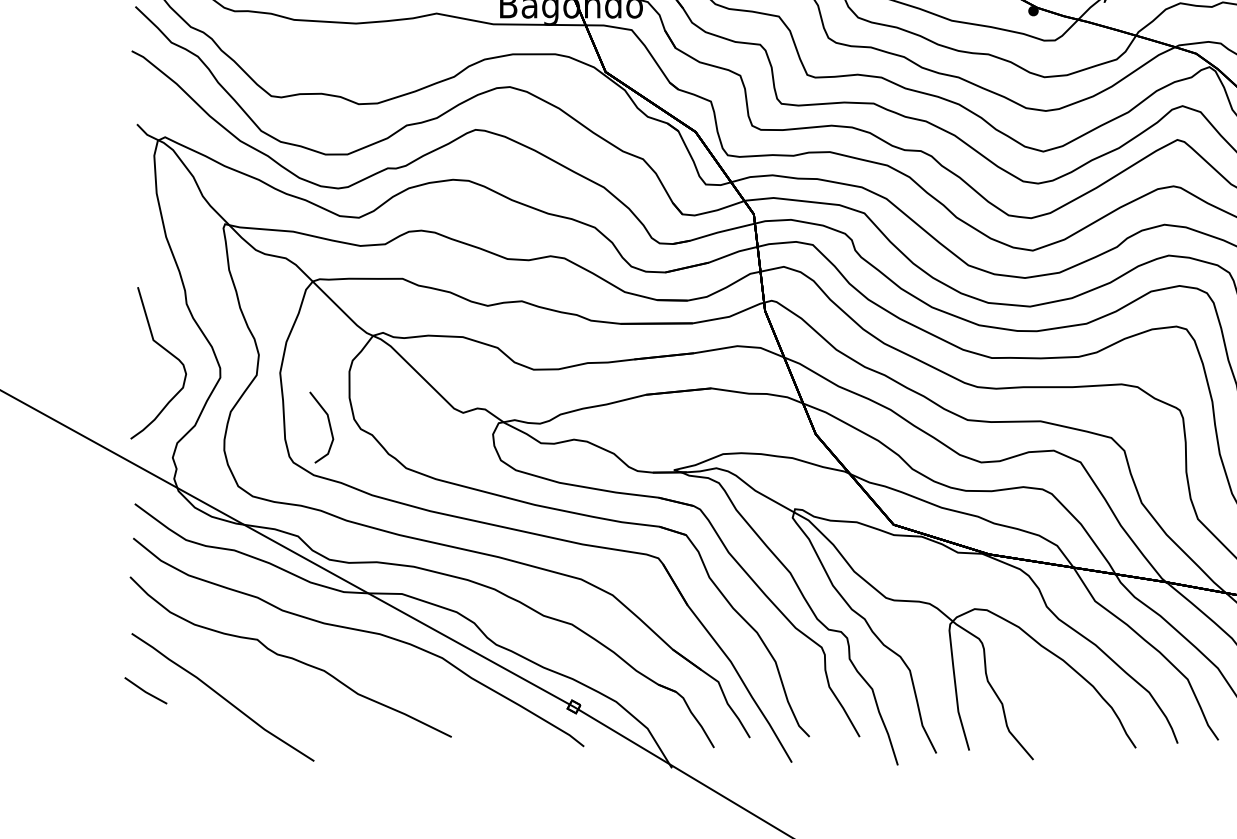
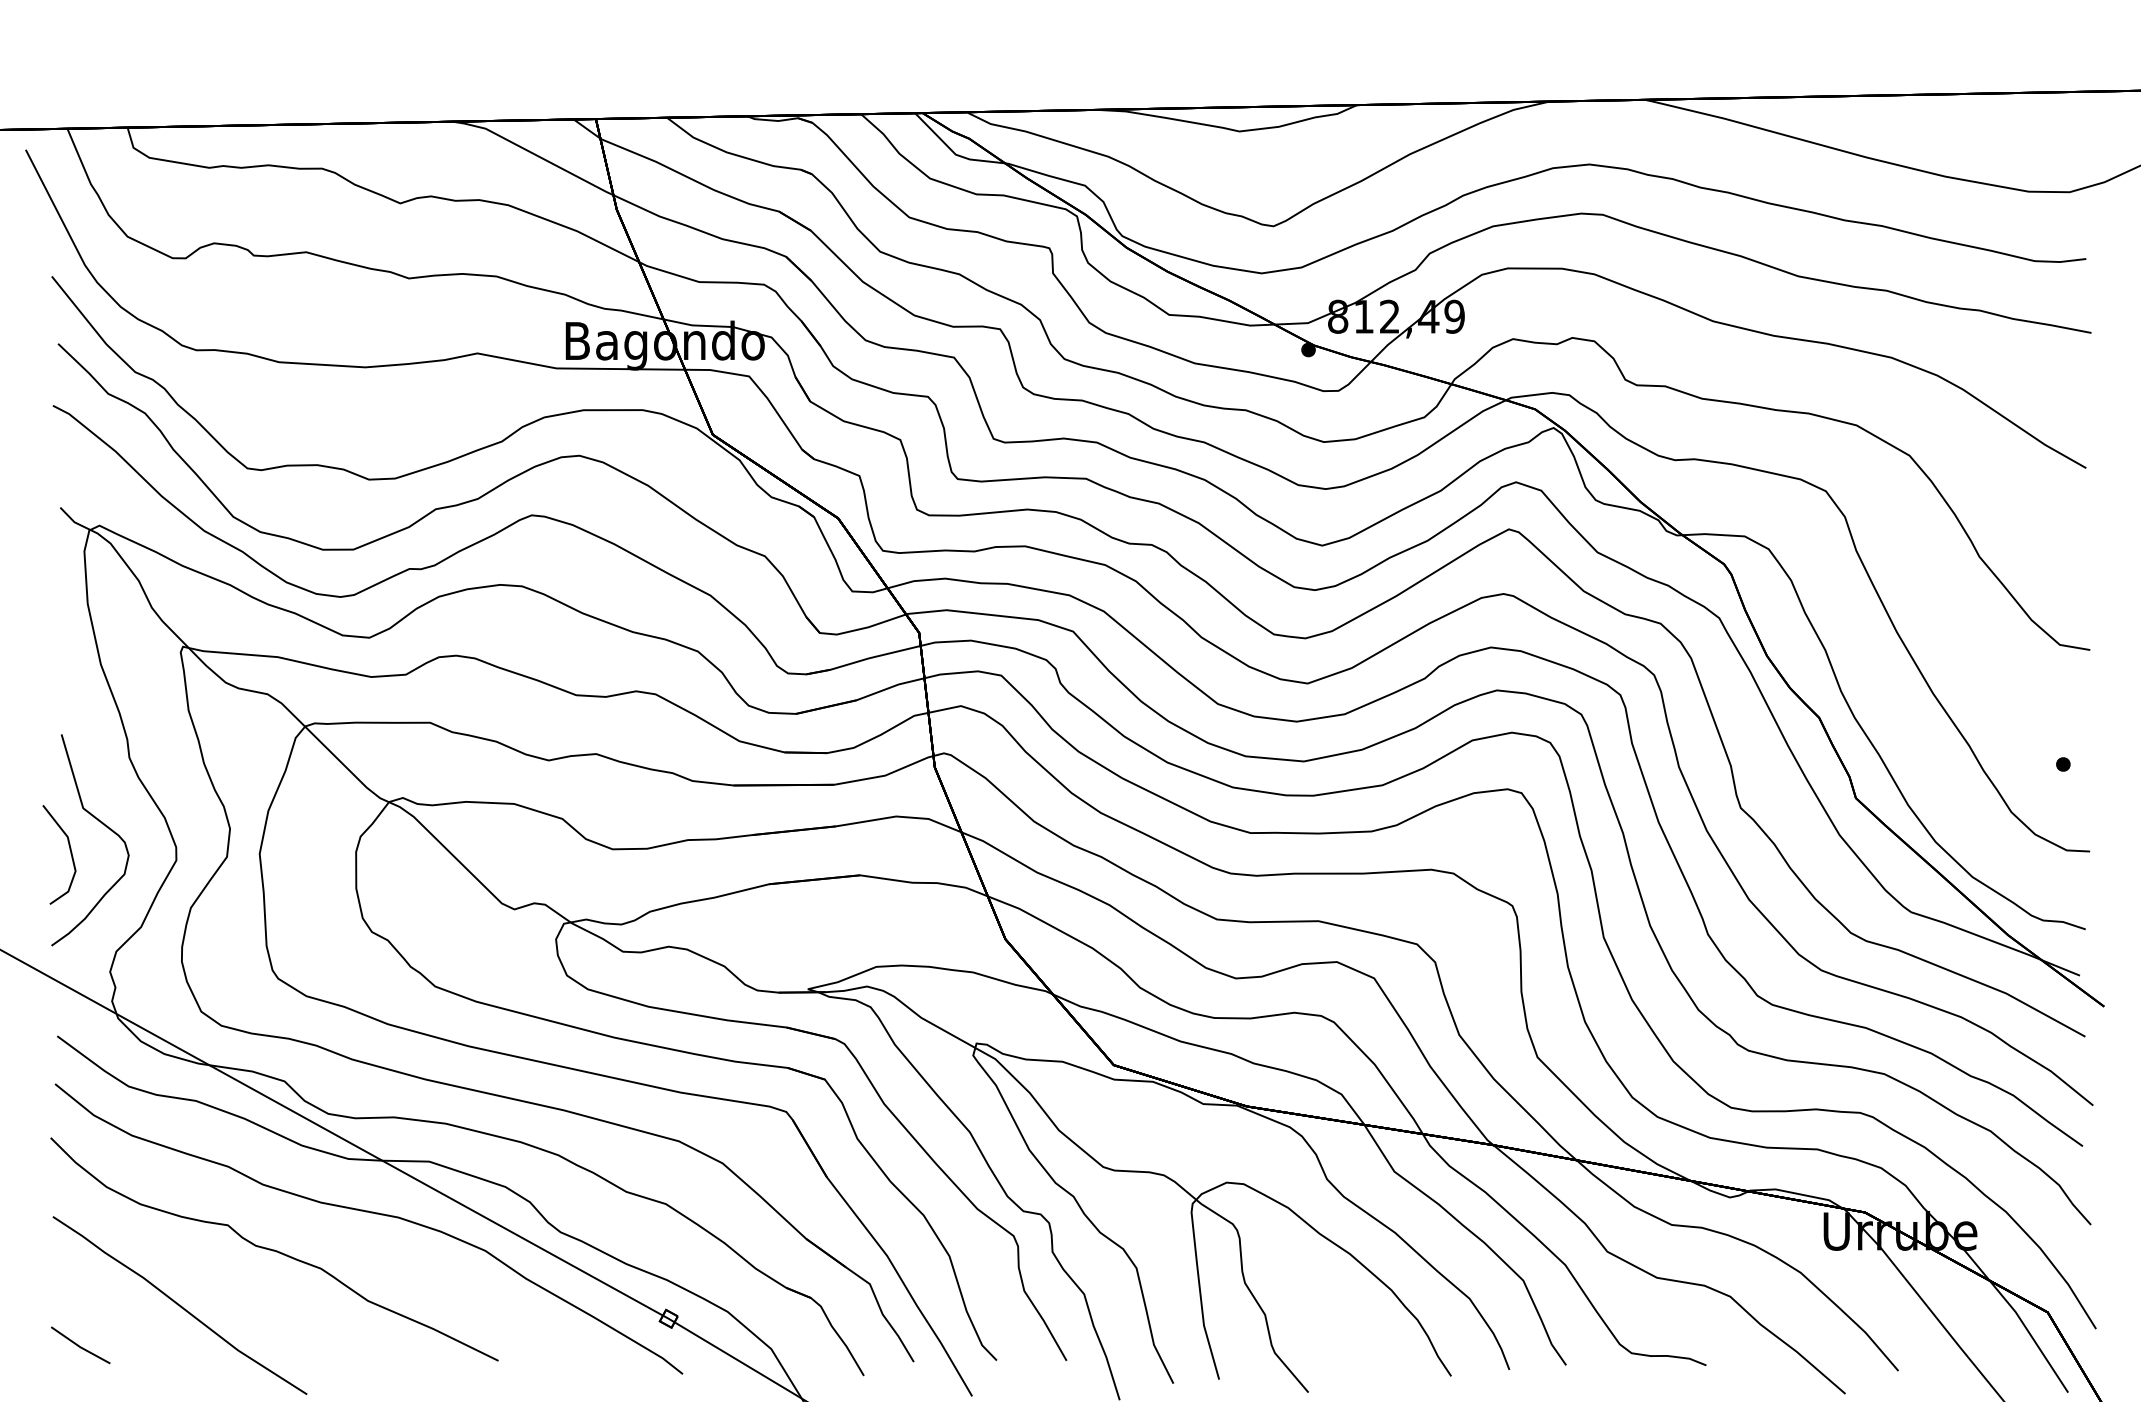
line: (329, 427) -> (70, 854), moved
line: (145, 690) -> (79, 1345), moved

